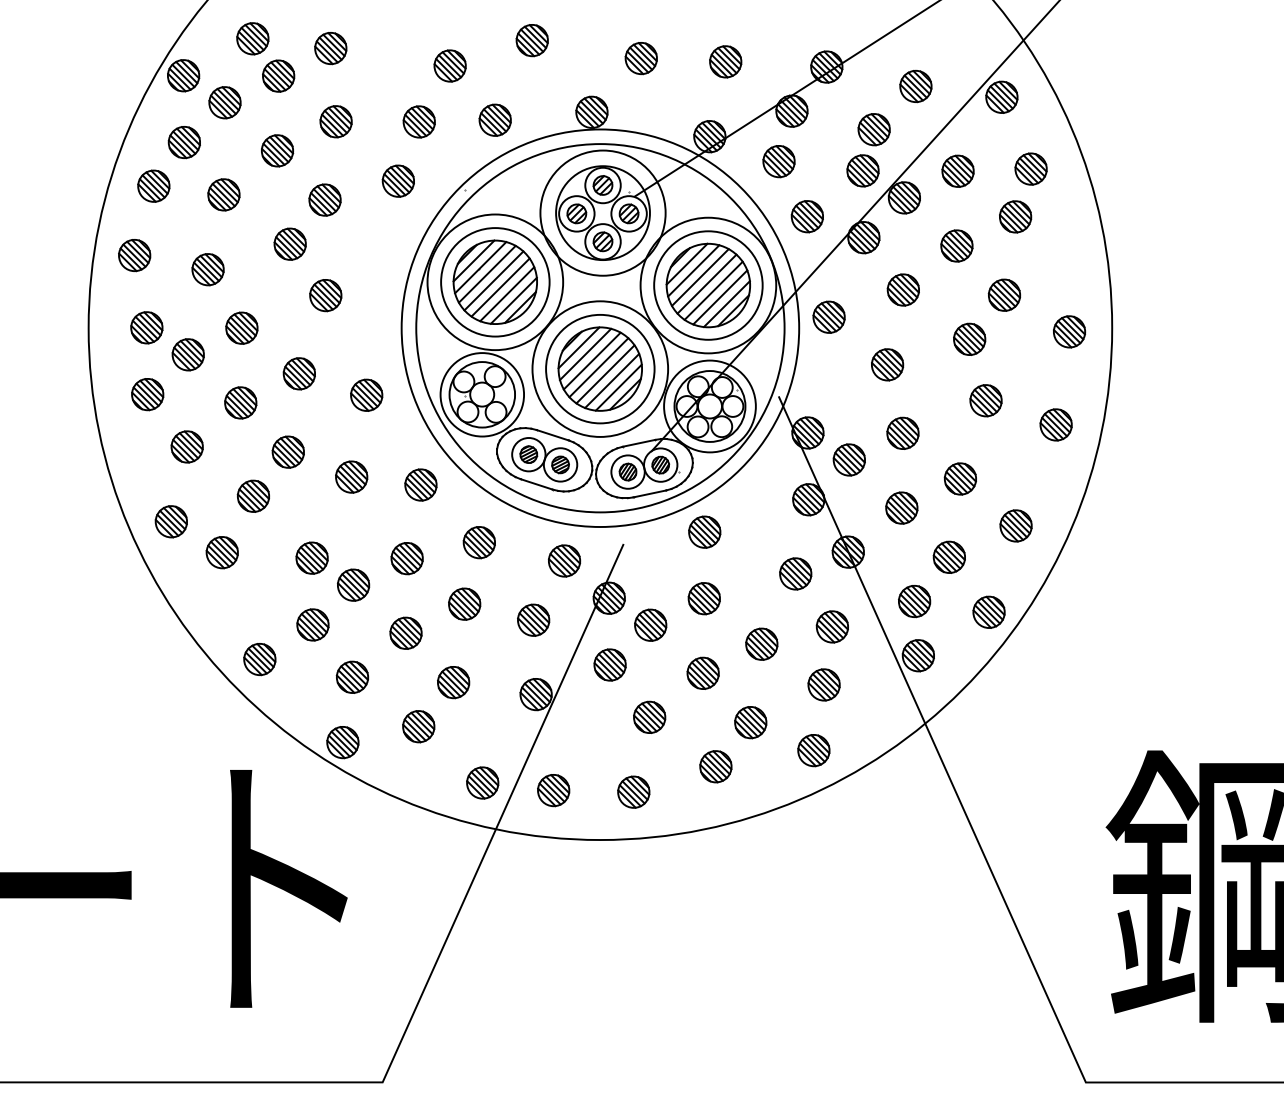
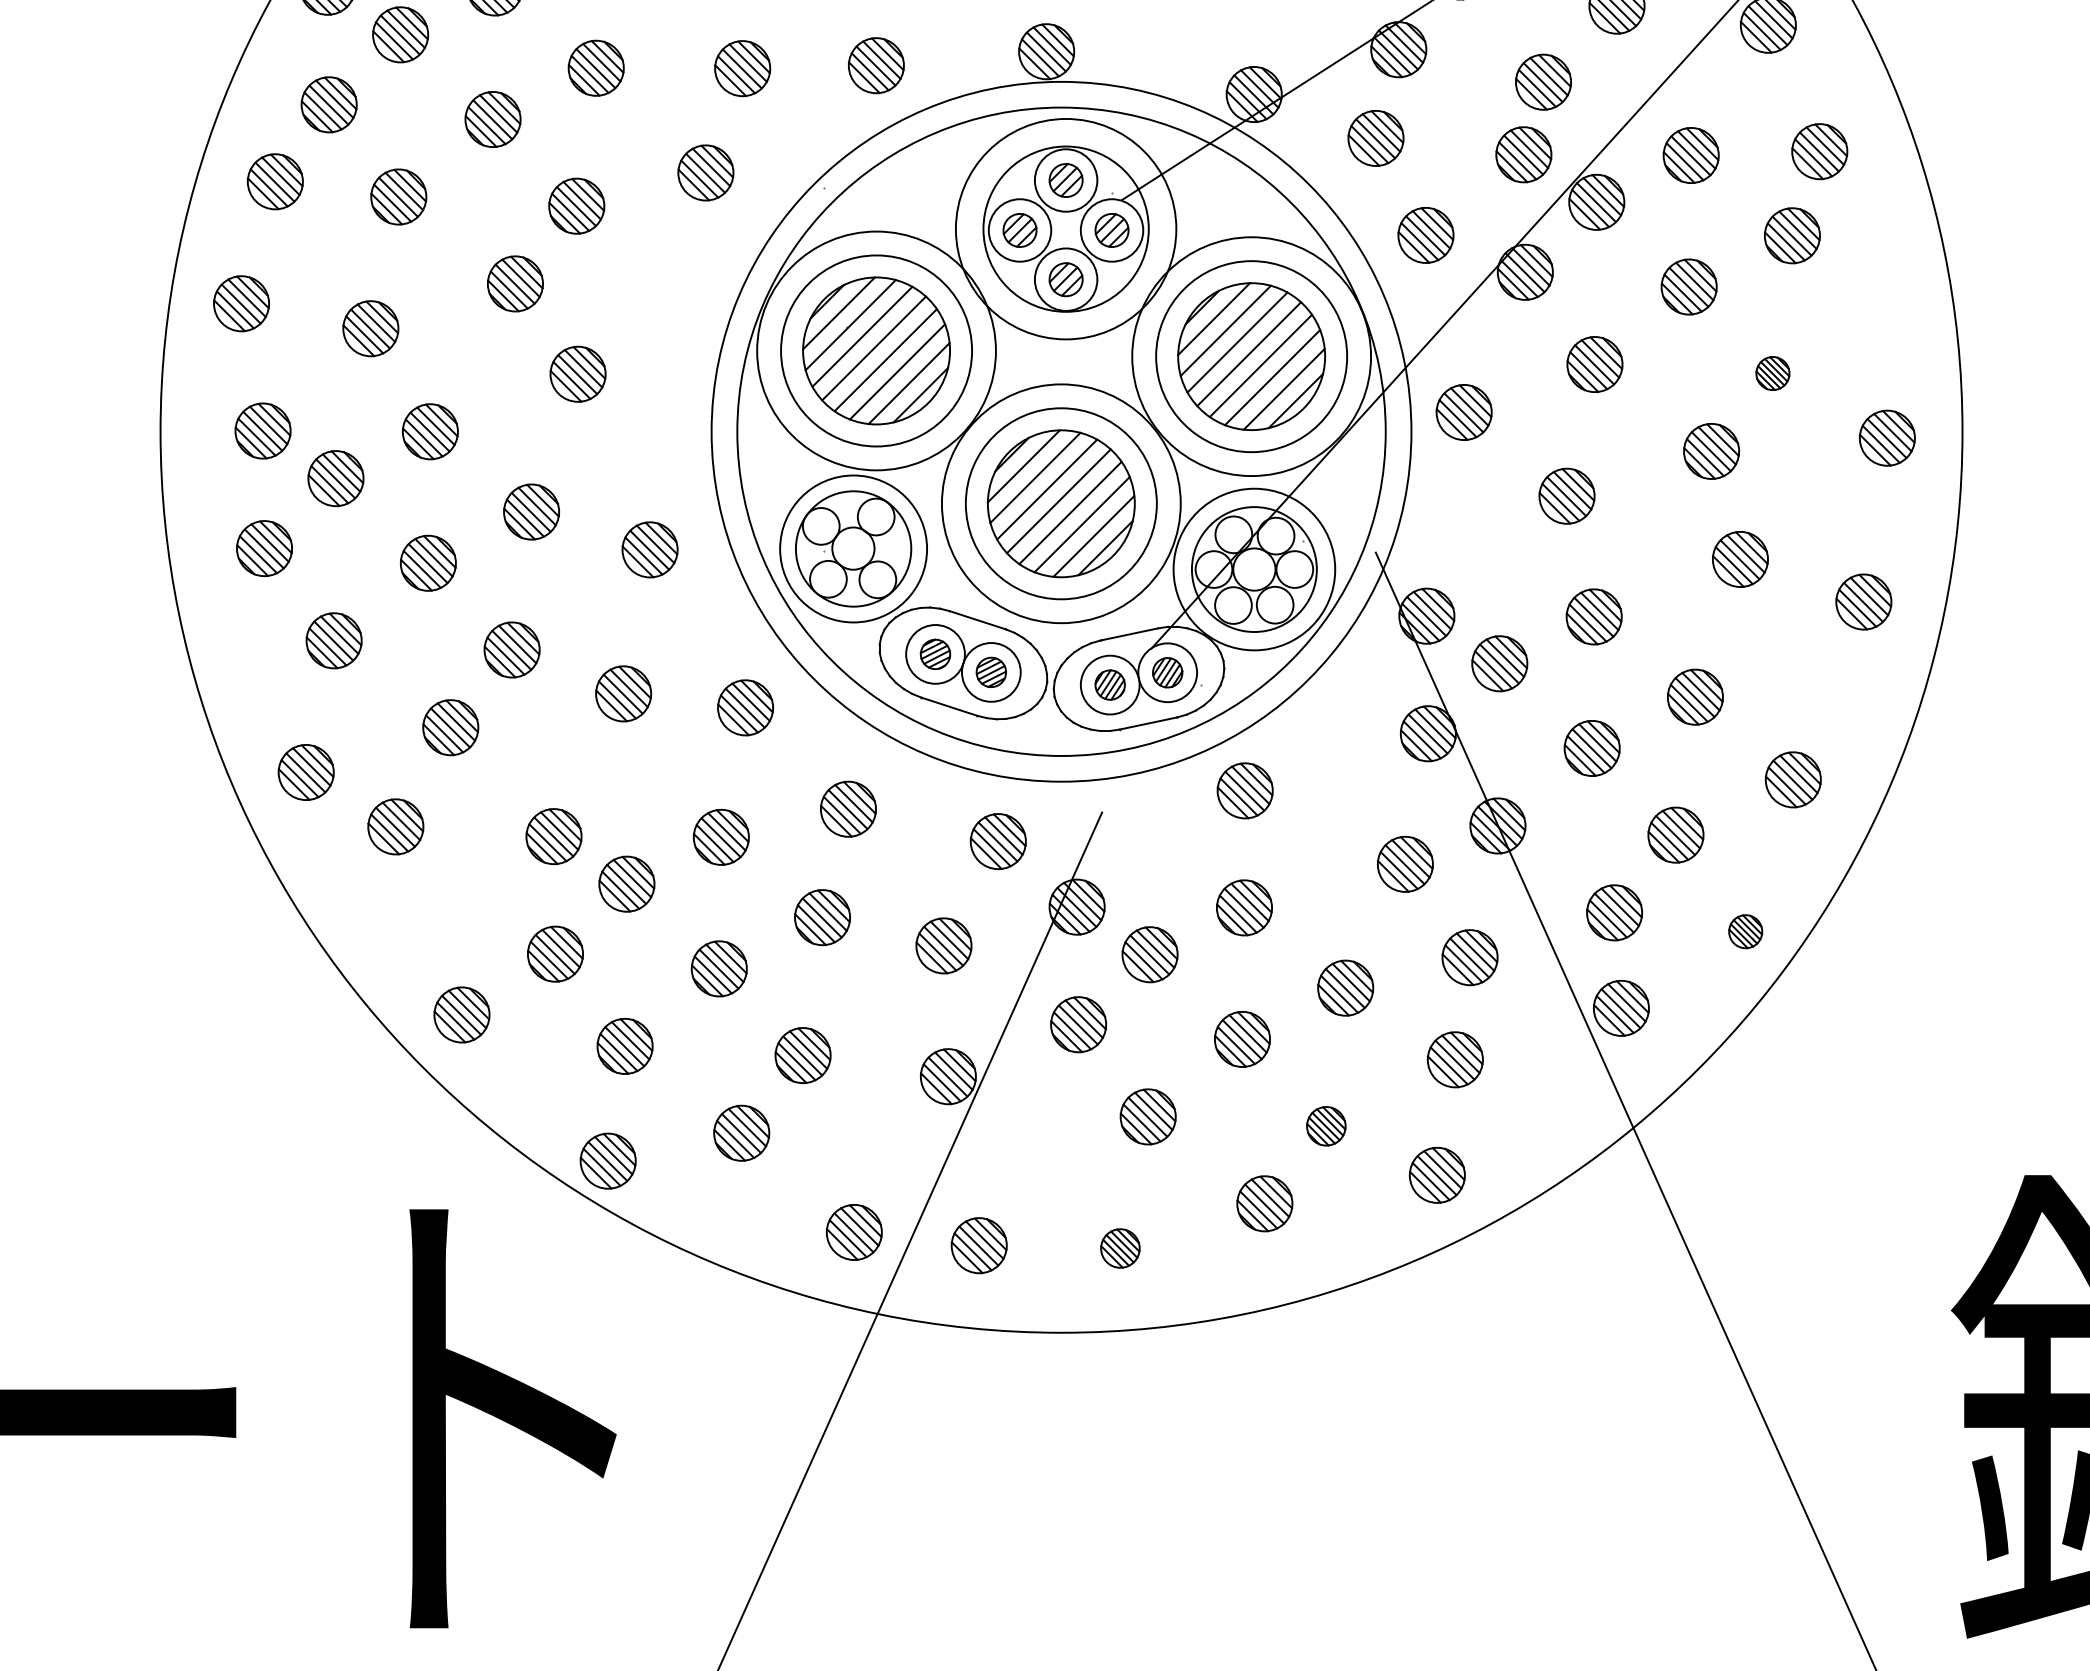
part: (1004, 294) -> (1772, 372), size x0.6
part: (988, 611) -> (1744, 930), size x0.6
part: (750, 722) -> (1325, 1125), size x0.7
part: (633, 791) -> (1119, 1247), size x0.7

